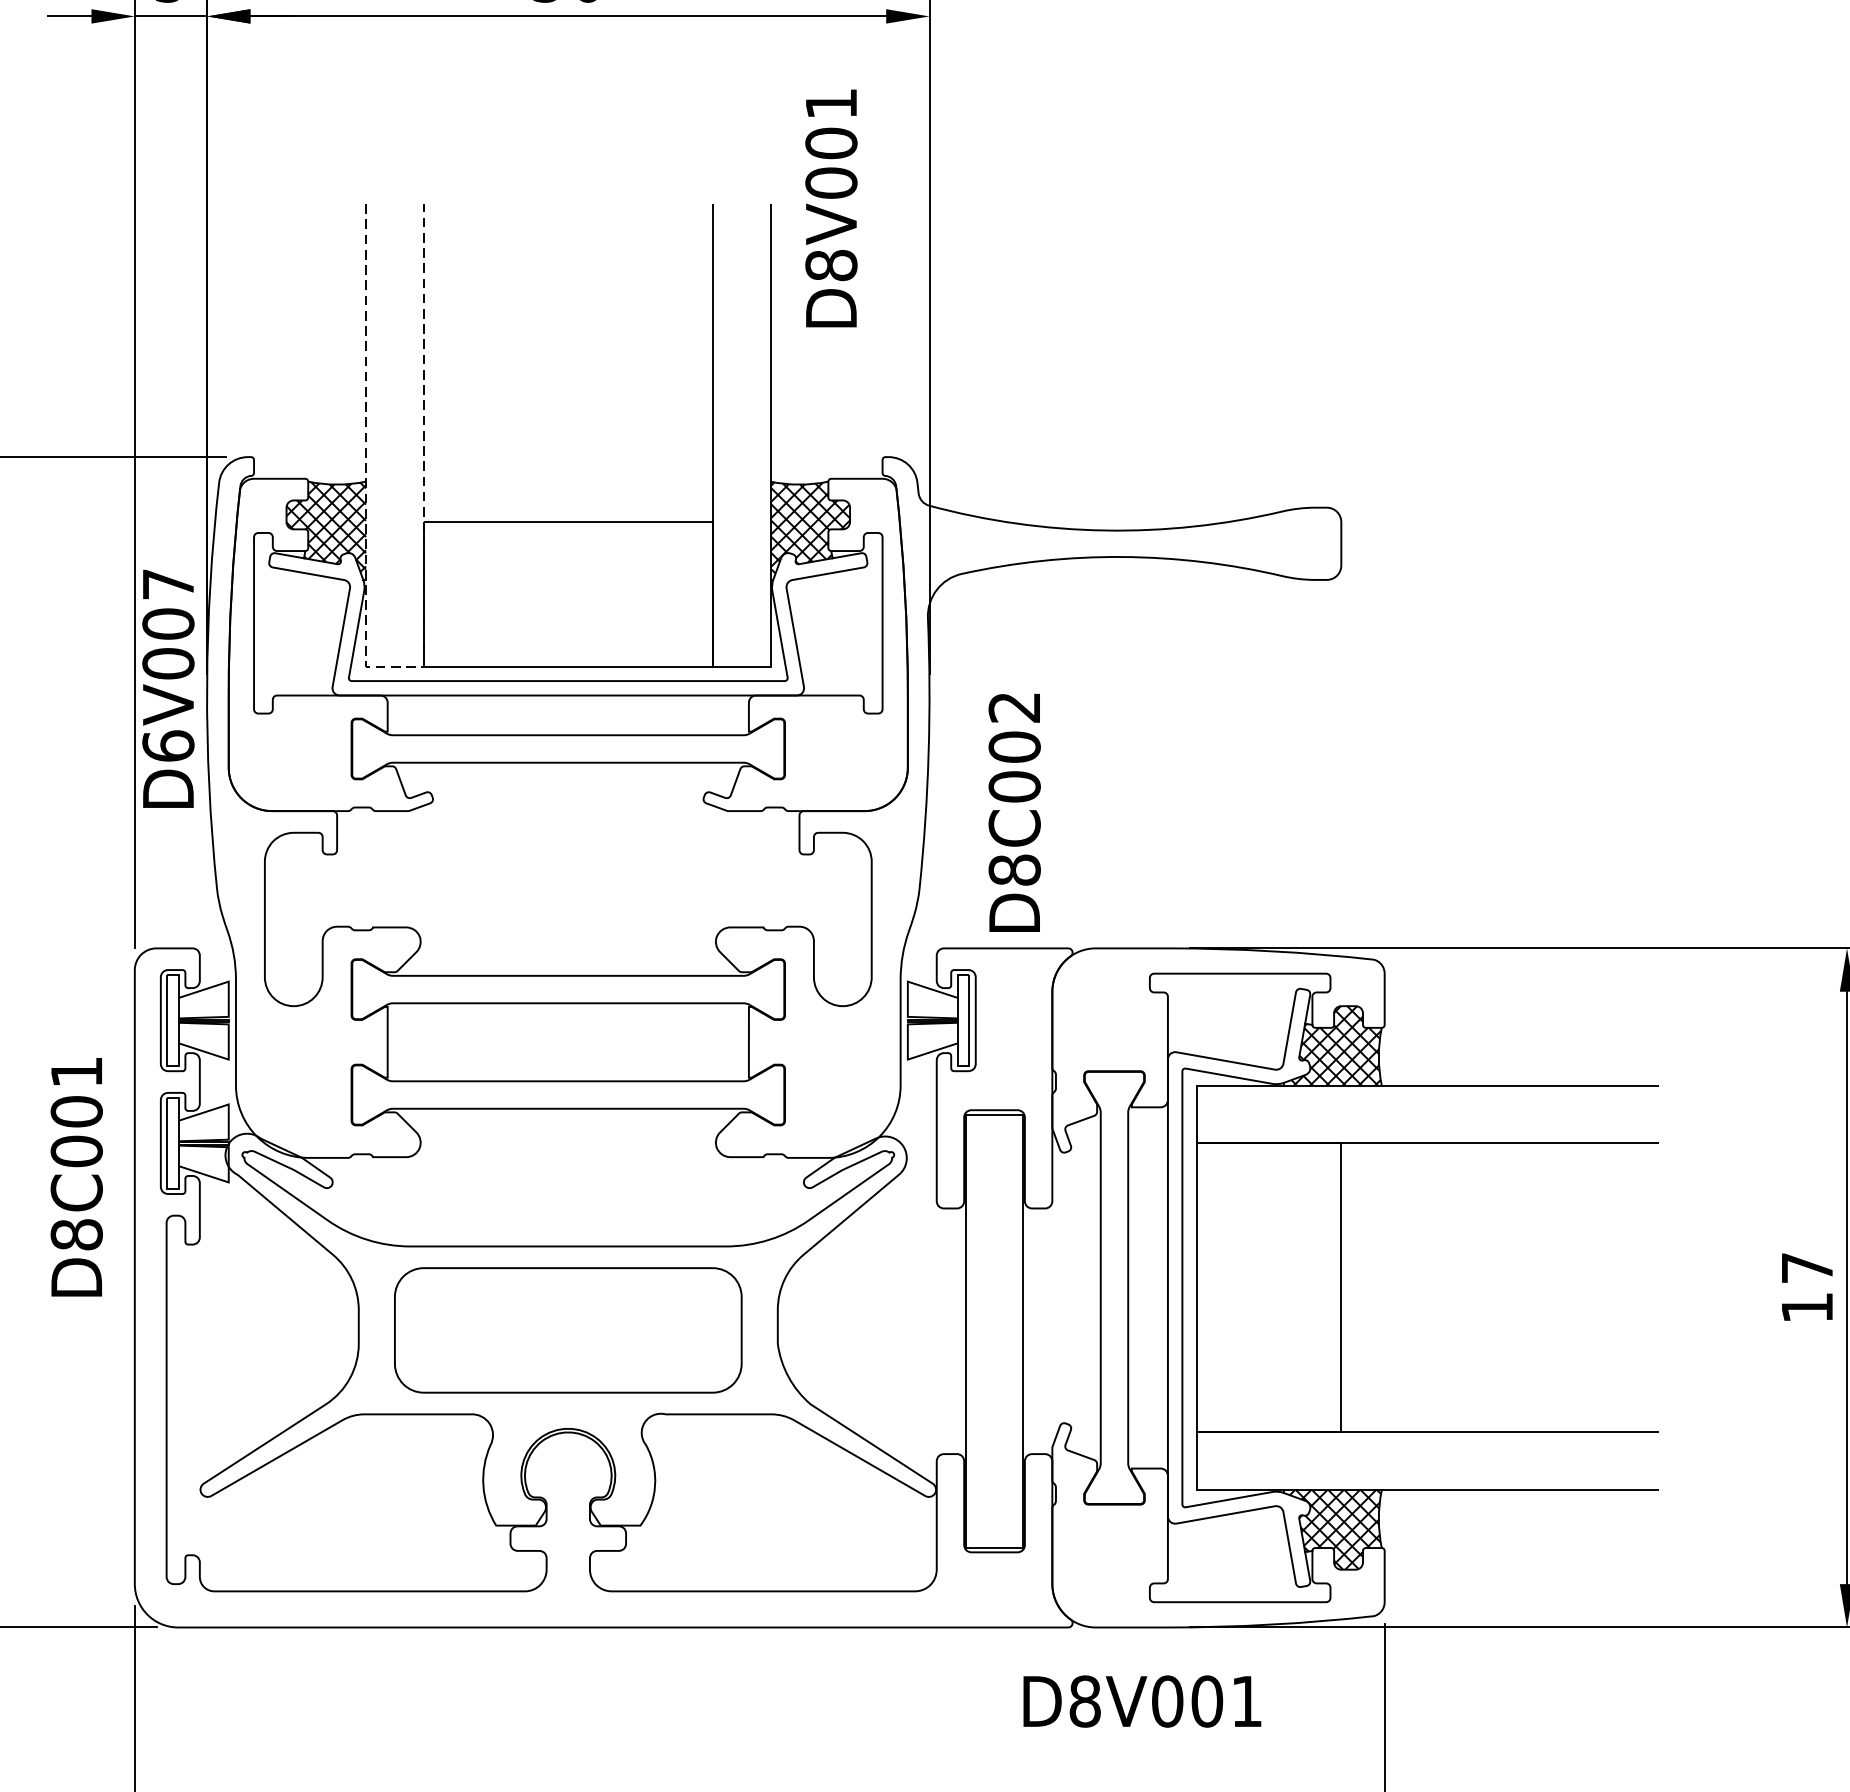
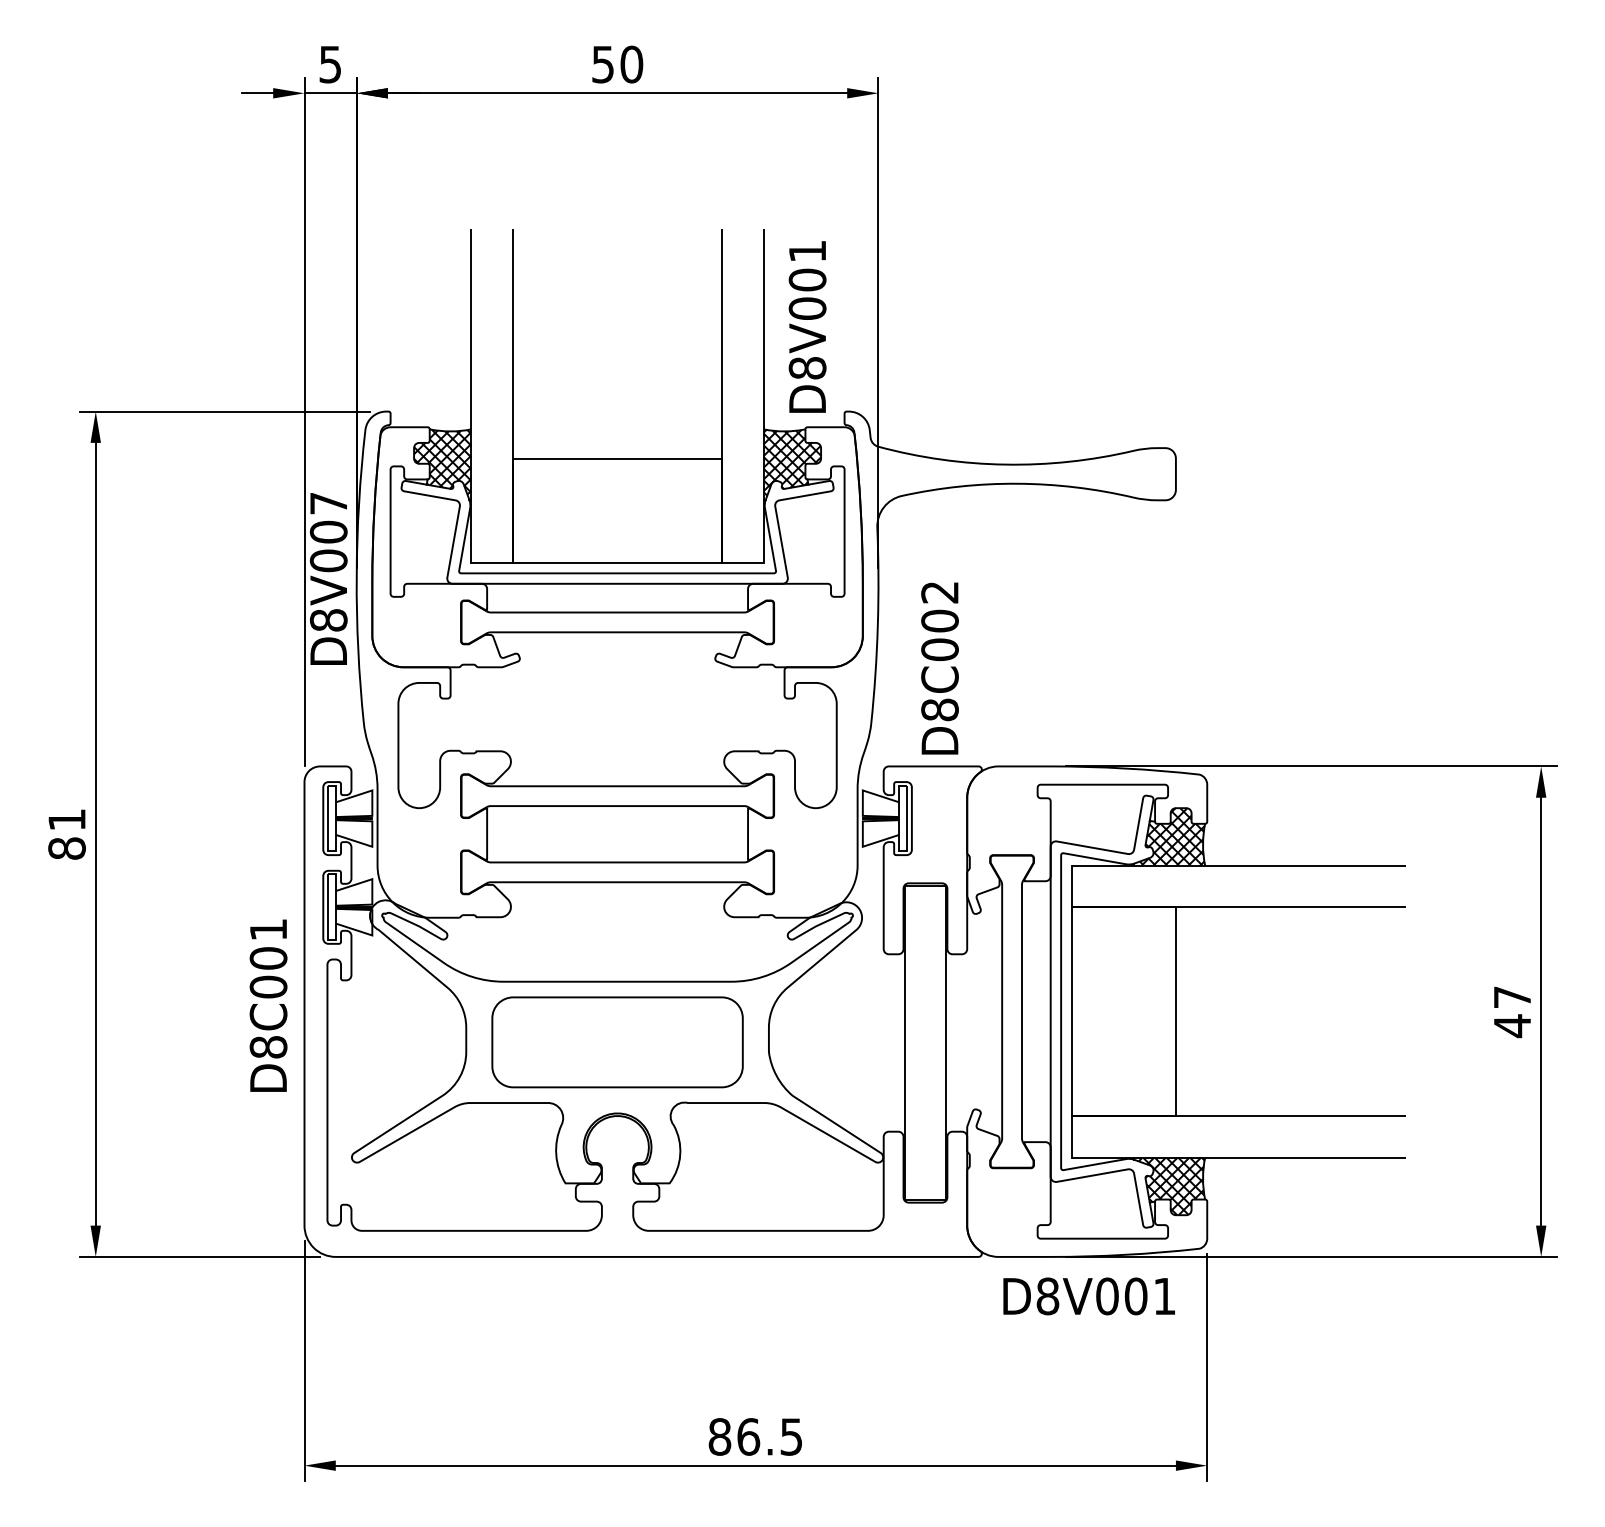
text: (831, 207) -> (807, 326), moved
line: (395, 666) -> (492, 562), dashed -> solid
text: (168, 744) -> (328, 619), D6V007 -> D8V007
text: (76, 1176) -> (268, 1005), moved
text: (1807, 1308) -> (1512, 1026), 17 -> 47
text: (1141, 1701) -> (1088, 1296), moved

